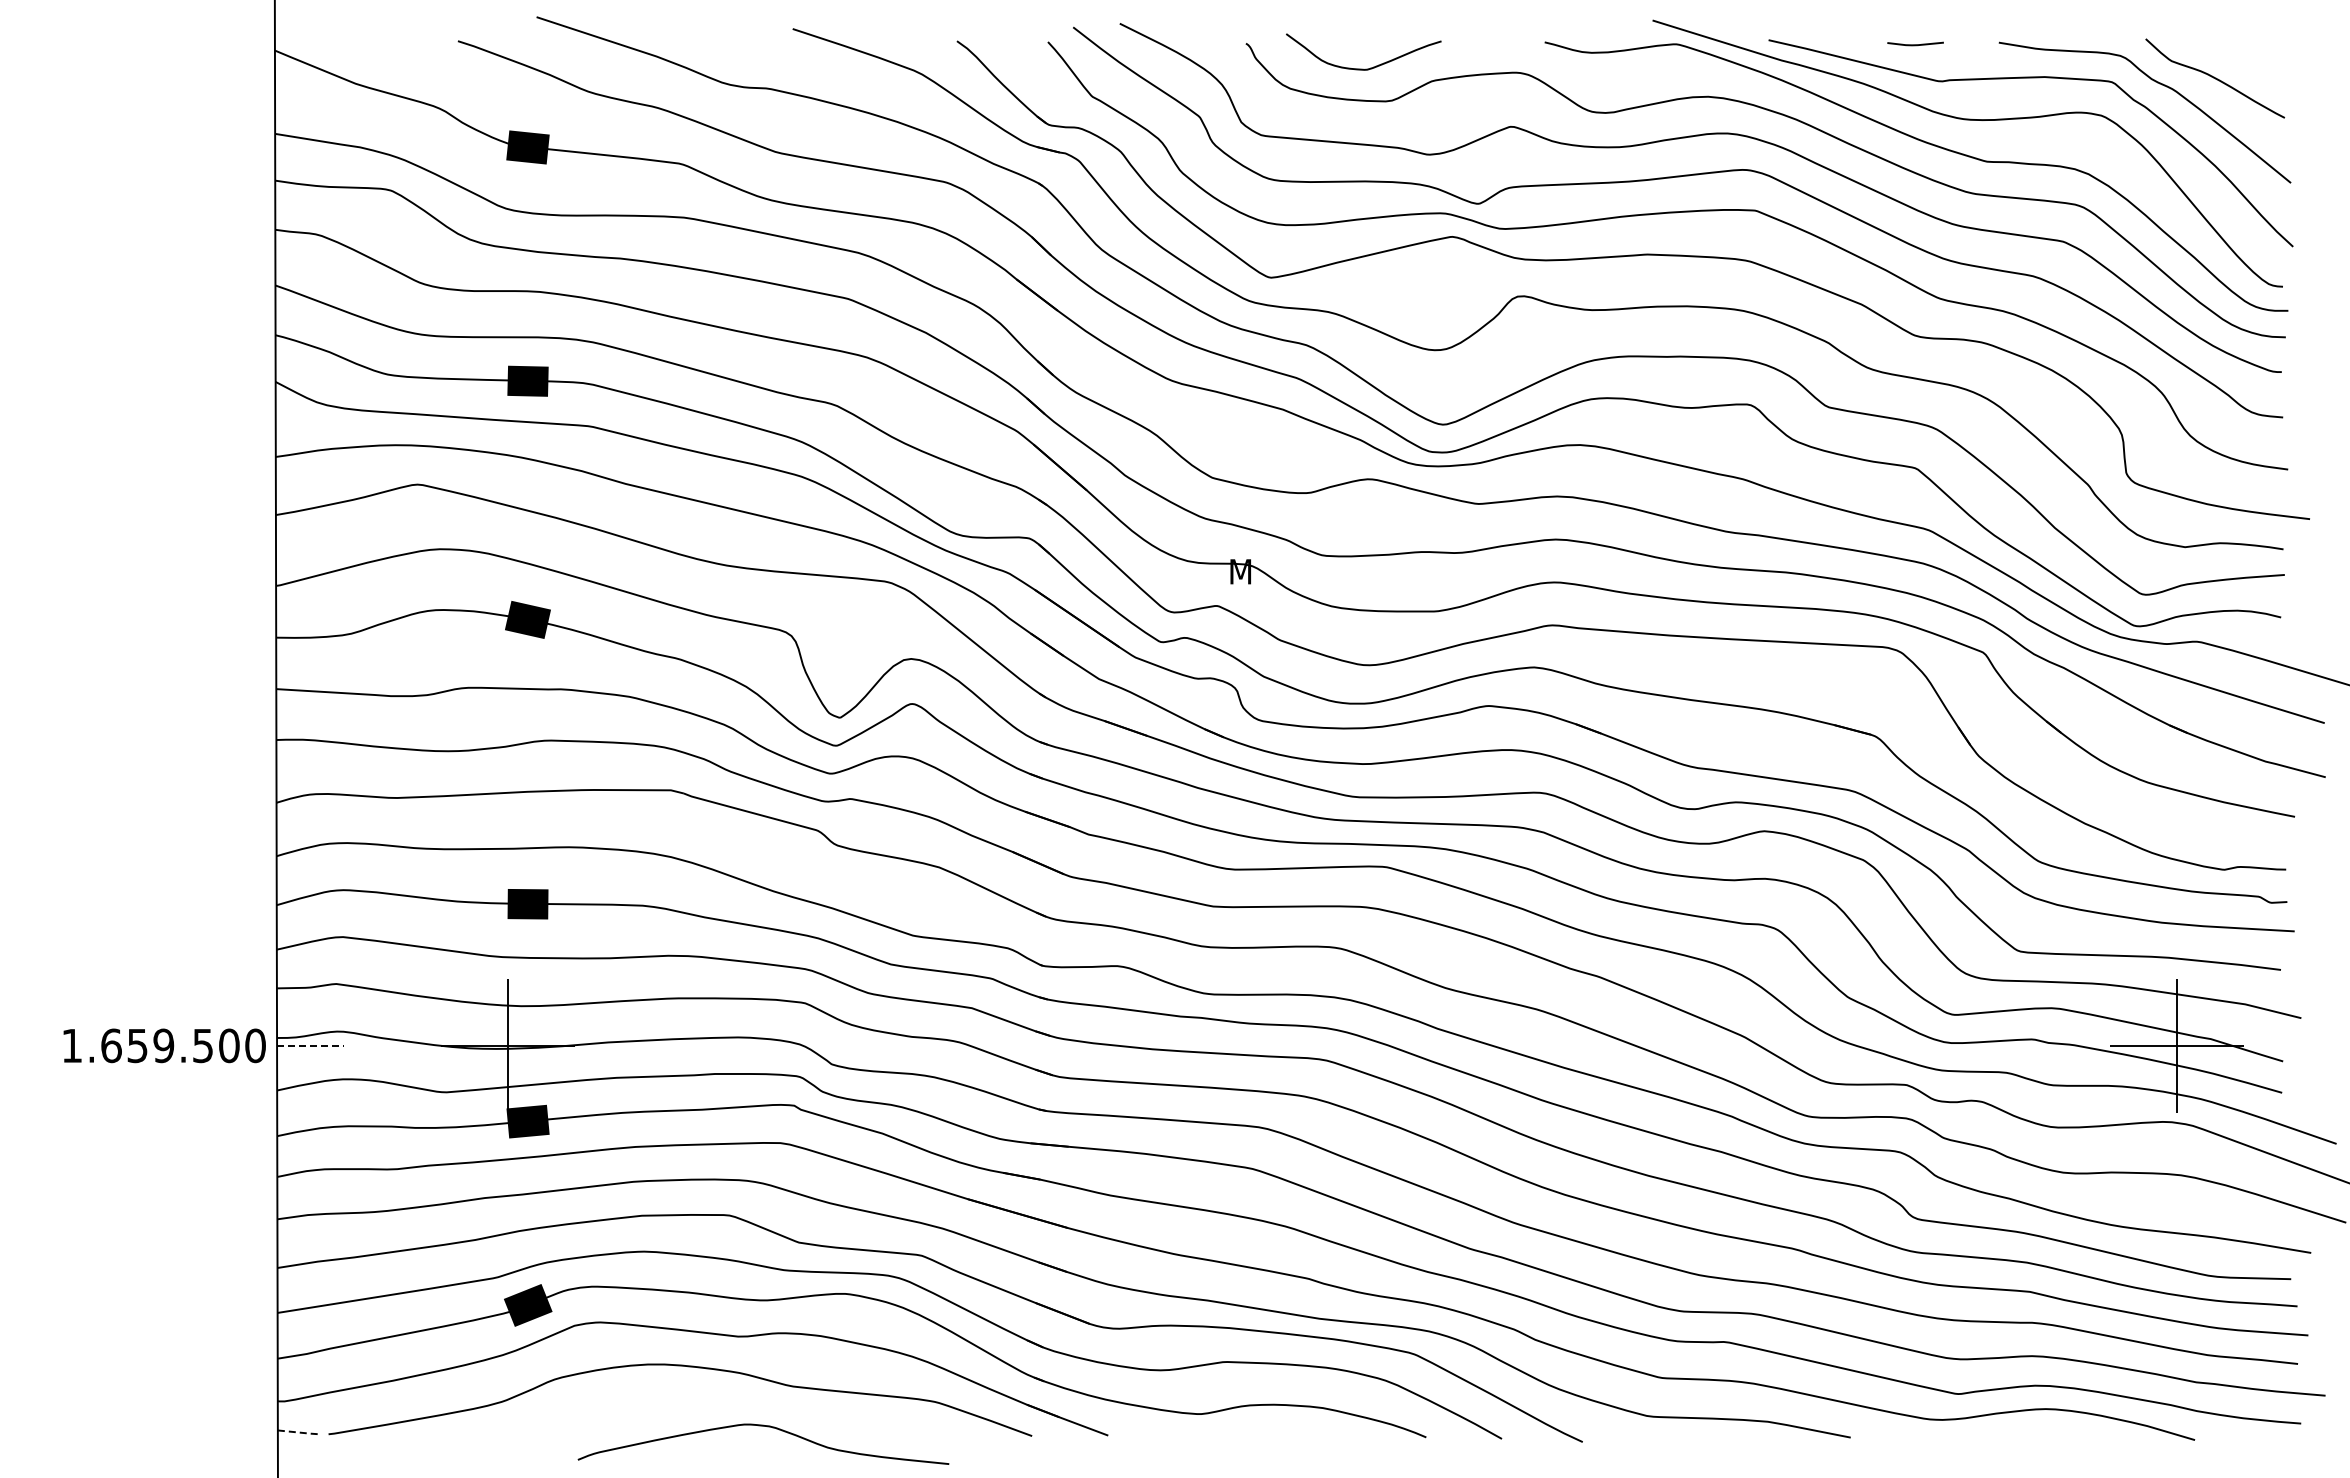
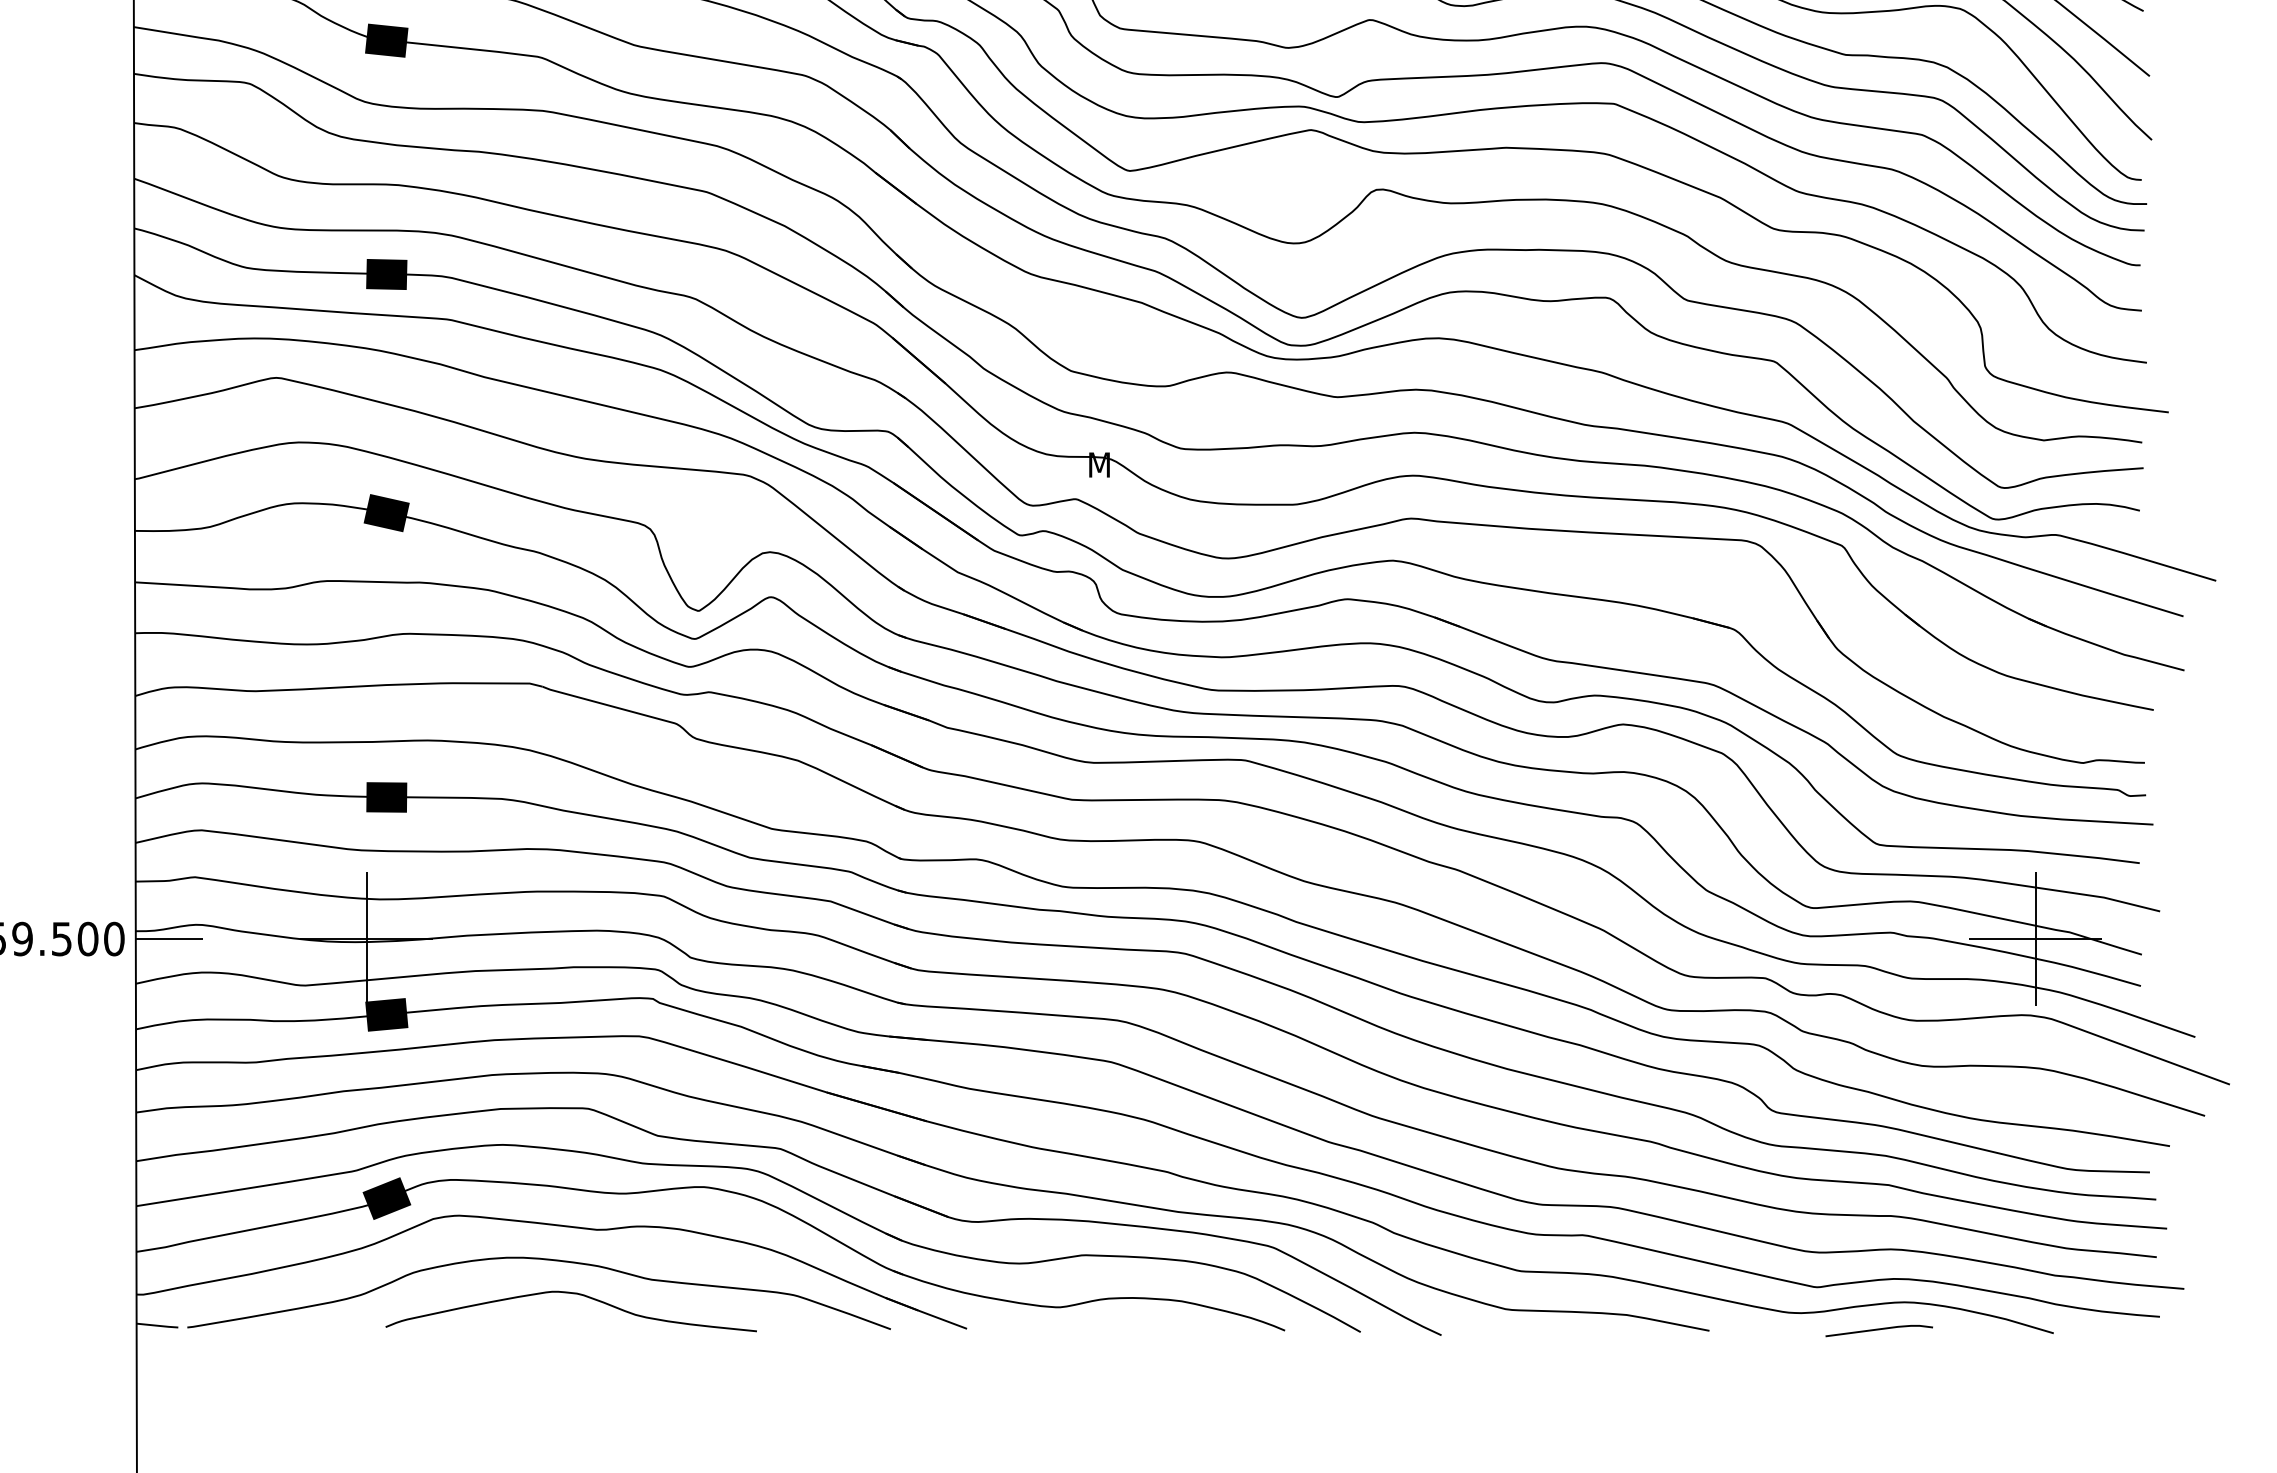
line: (310, 1045) -> (169, 938), dashed -> solid
curve: (767, 1427) -> (575, 1294), moved
line: (299, 1432) -> (158, 1325), dashed -> solid
line: (2020, 1436) -> (1879, 1329), added

